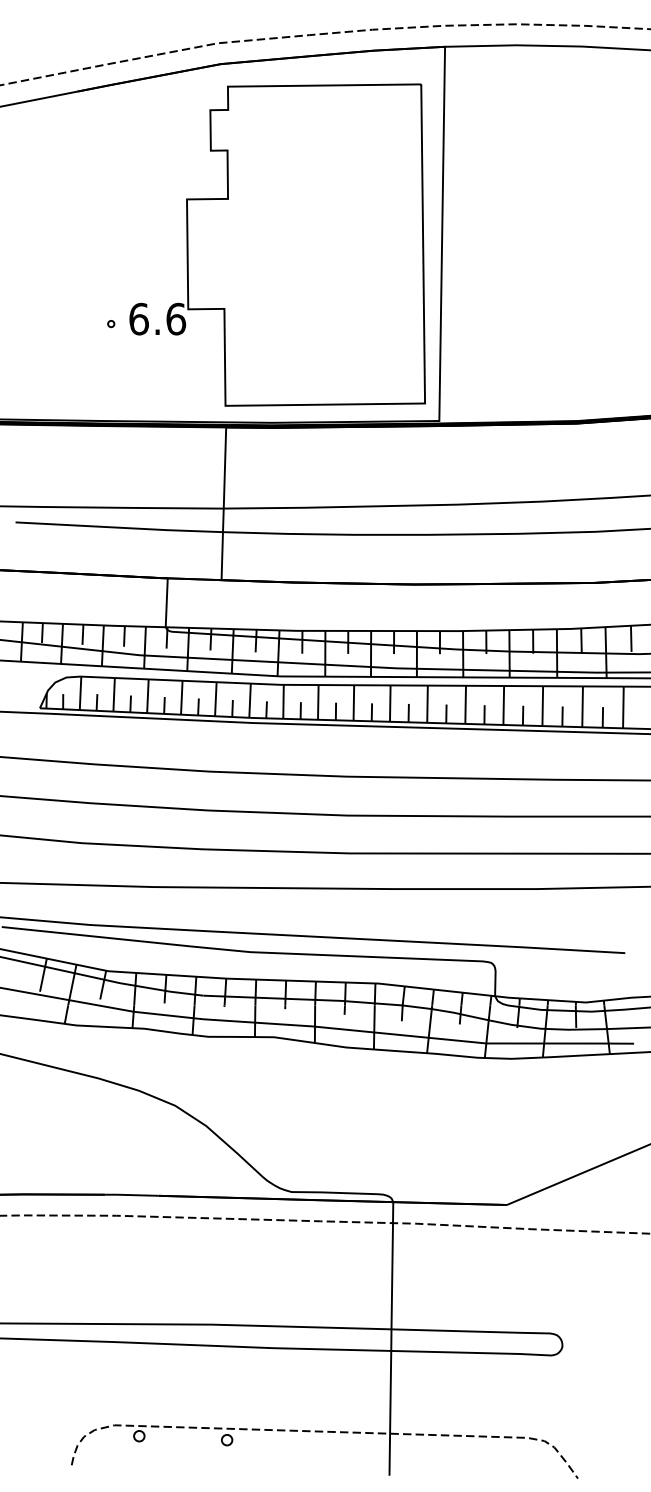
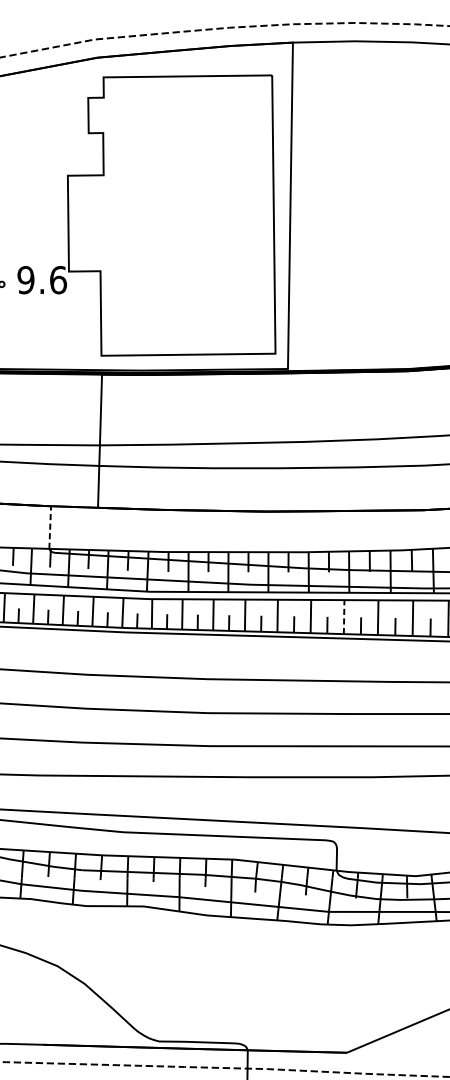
text: (138, 318) -> (25, 279), 6.6 -> 9.6
line: (166, 602) -> (50, 527), solid -> dashed
line: (503, 704) -> (343, 616), solid -> dashed

